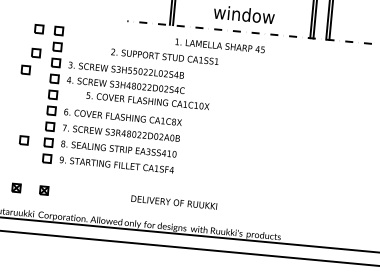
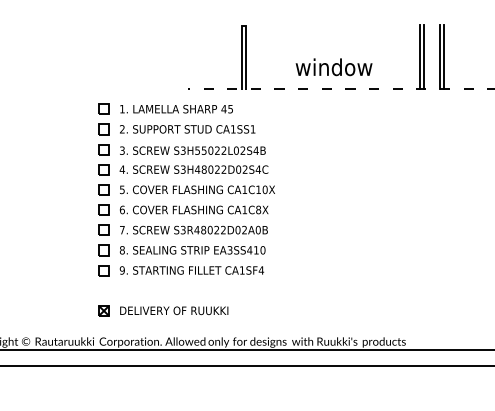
part: (38, 28) -> (78, 108), removed
text: (220, 46) -> (176, 109), moved
part: (35, 52) -> (77, 139), removed
text: (164, 56) -> (187, 129), moved
part: (25, 69) -> (66, 161), removed
text: (147, 100) -> (197, 189), moved
part: (23, 140) -> (72, 250), removed
part: (16, 187) -> (68, 310), removed
text: (174, 202) -> (174, 310), moved

